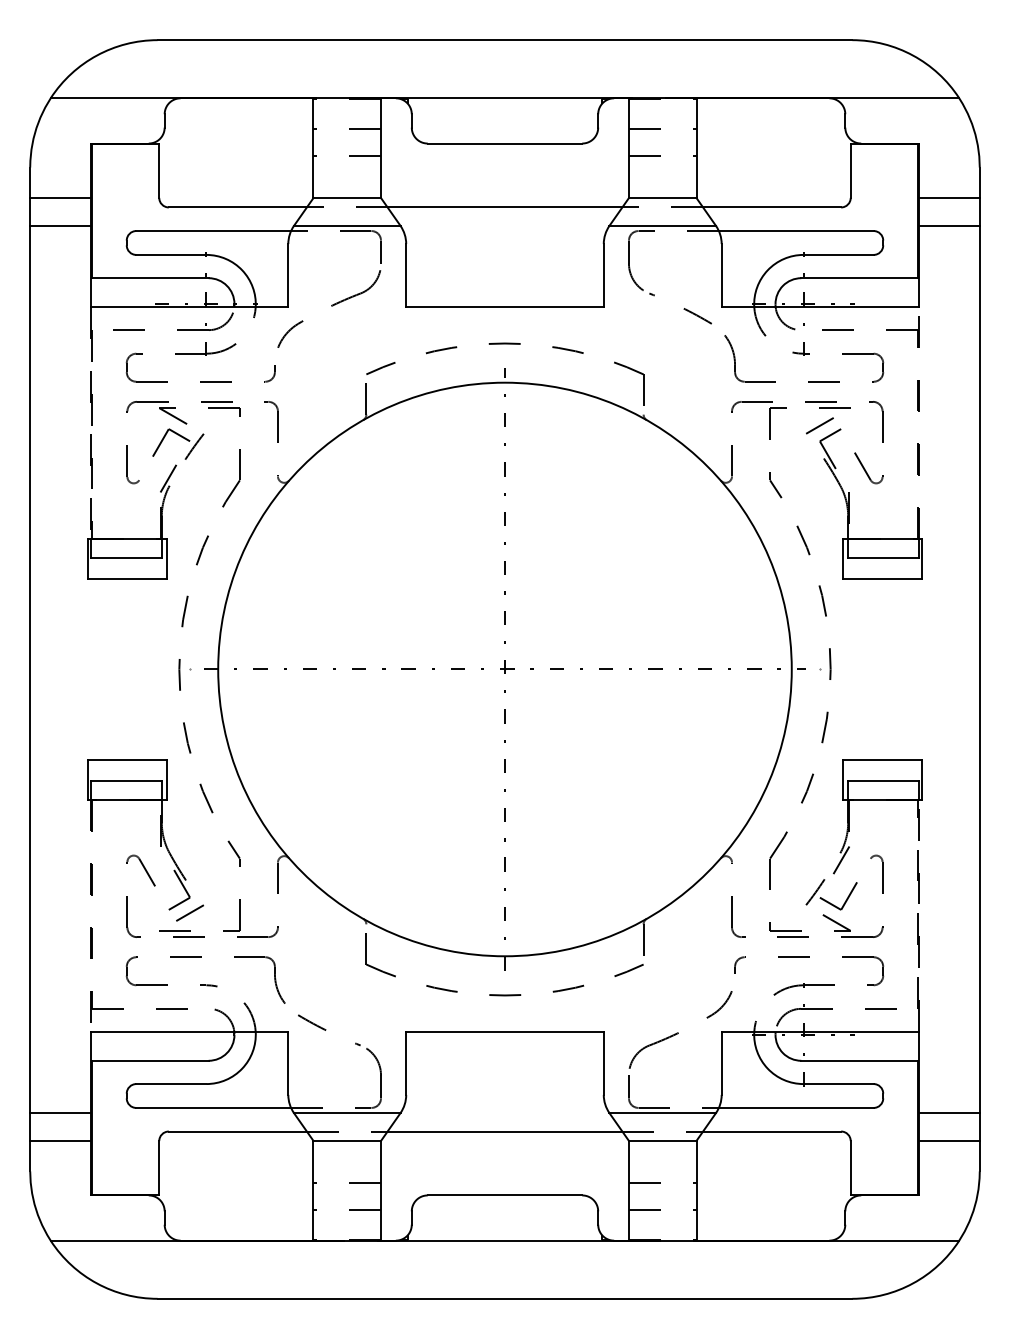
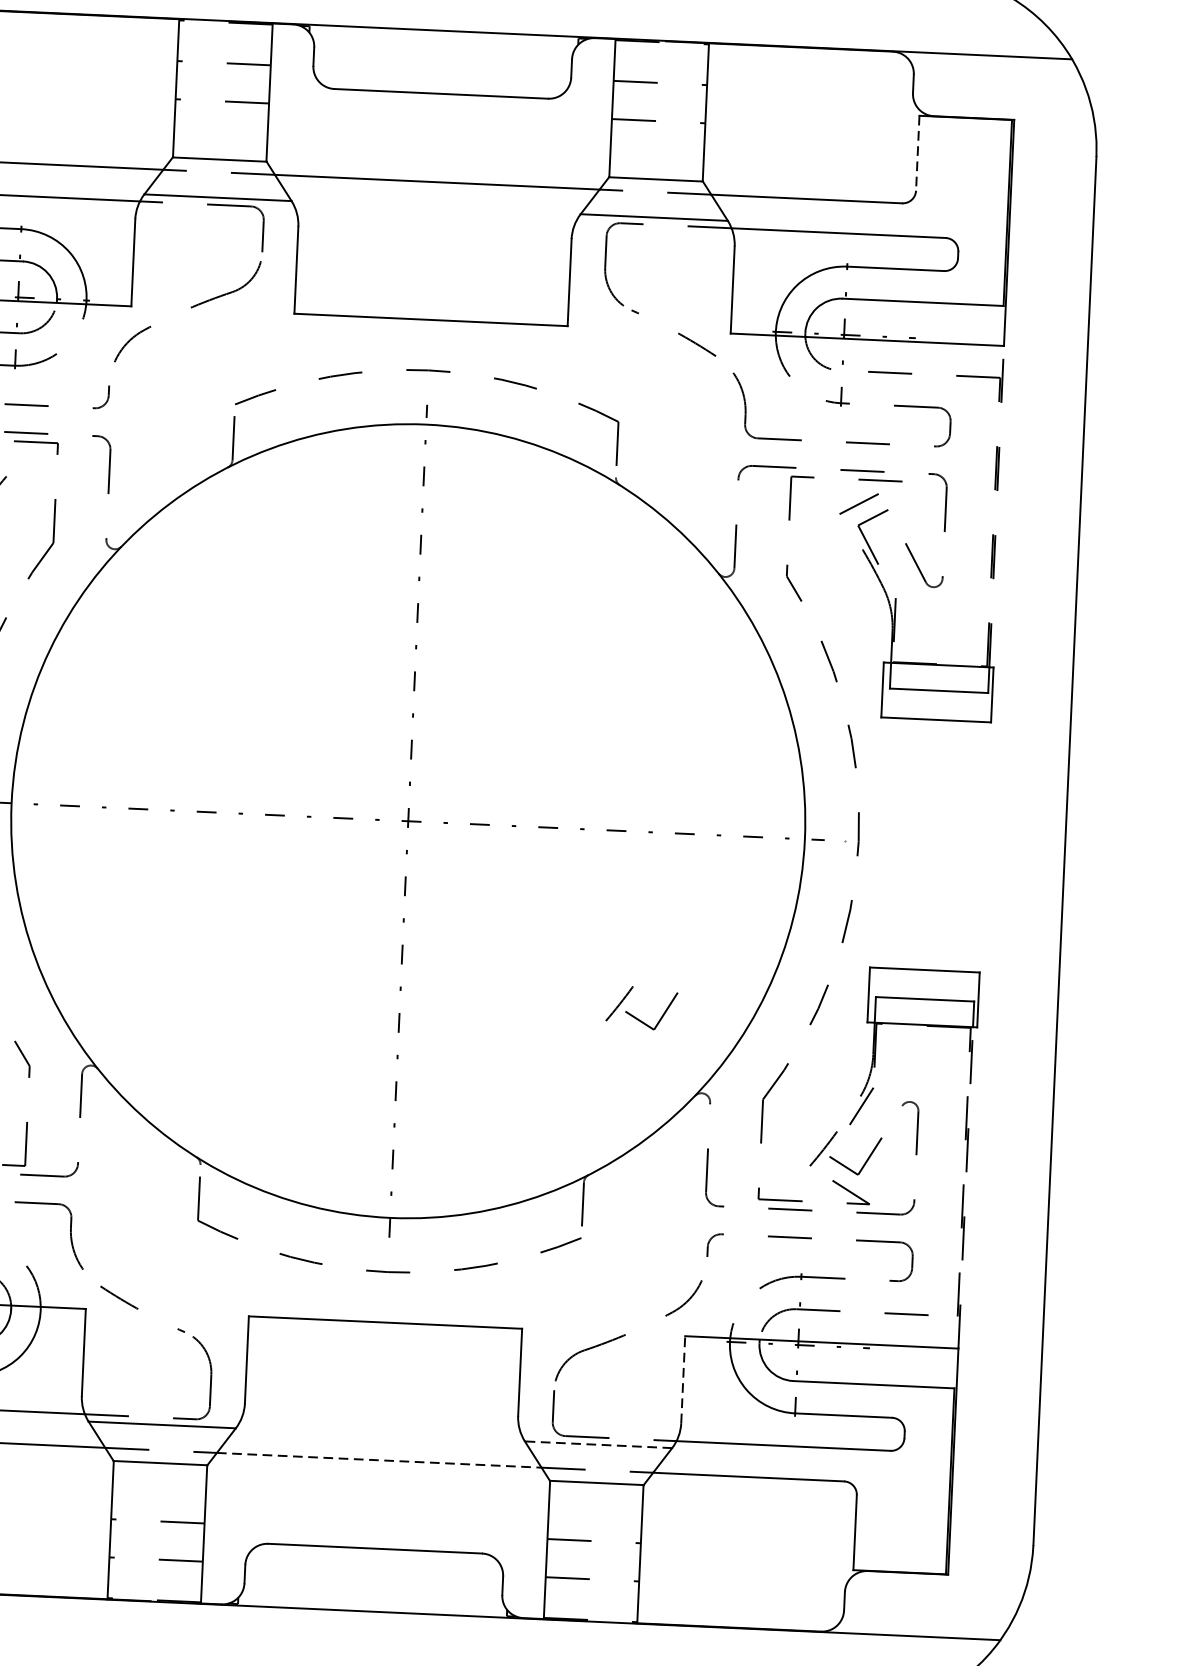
line: (850, 171) -> (917, 154), solid -> dashed
line: (949, 198) -> (1052, 197), removed
line: (949, 225) -> (1050, 235), removed
part: (675, 802) -> (635, 1015), added
line: (721, 1062) -> (683, 1378), solid -> dashed
line: (662, 1113) -> (598, 1445), solid -> dashed
line: (949, 1113) -> (995, 1463), removed
line: (505, 1131) -> (379, 1460), solid -> dashed
line: (949, 1140) -> (993, 1500), removed

